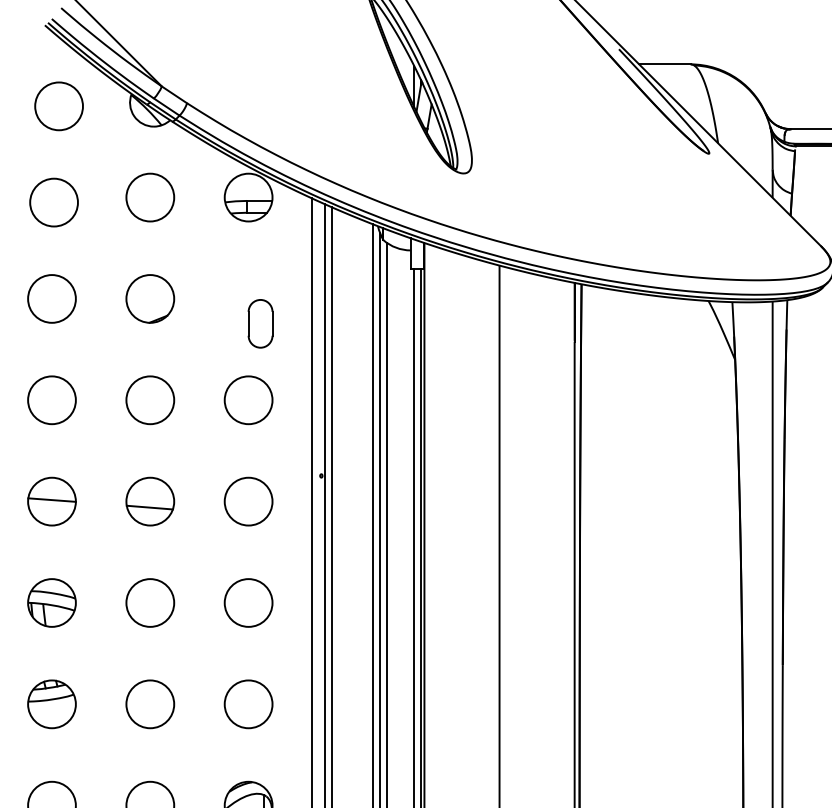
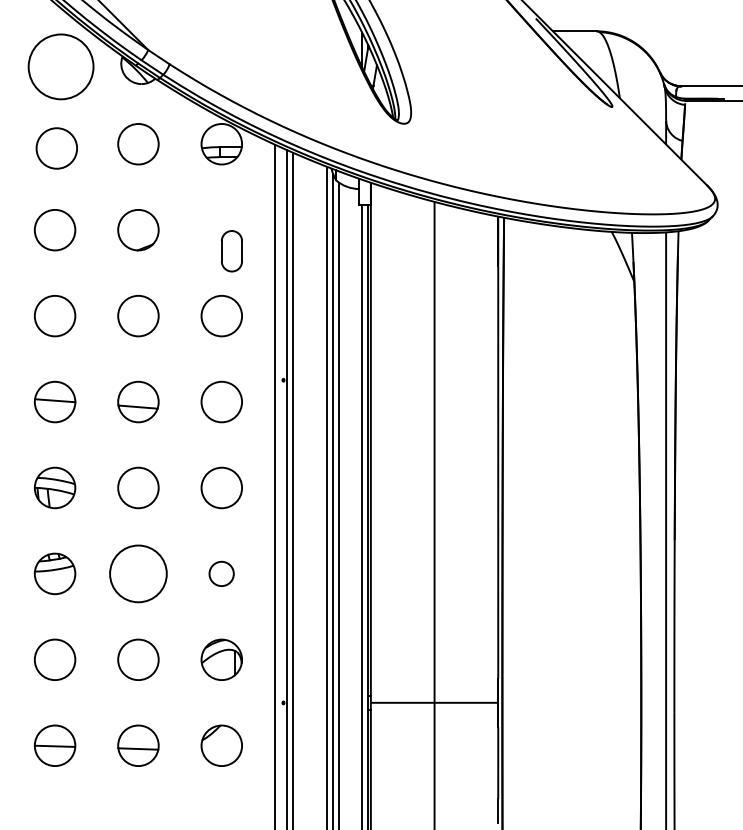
circle: (58, 105) -> (60, 66), size x1.6
circle: (150, 703) -> (138, 573), size x1.4
circle: (248, 703) -> (221, 573), size x0.6

